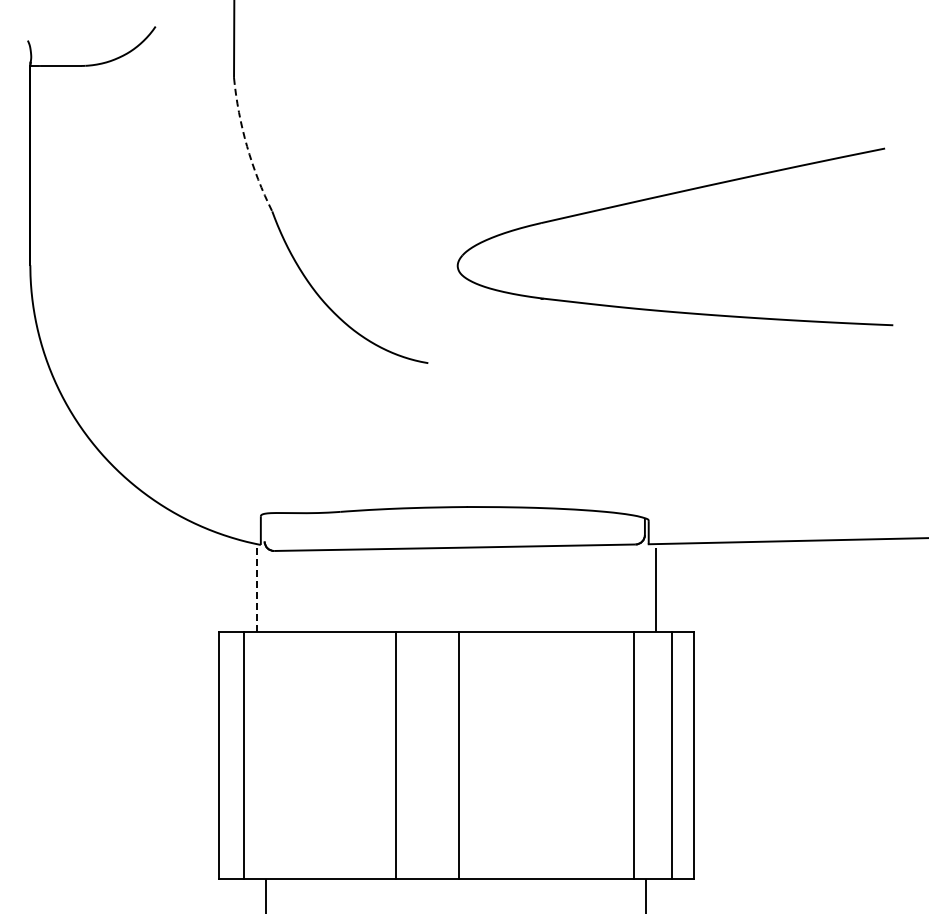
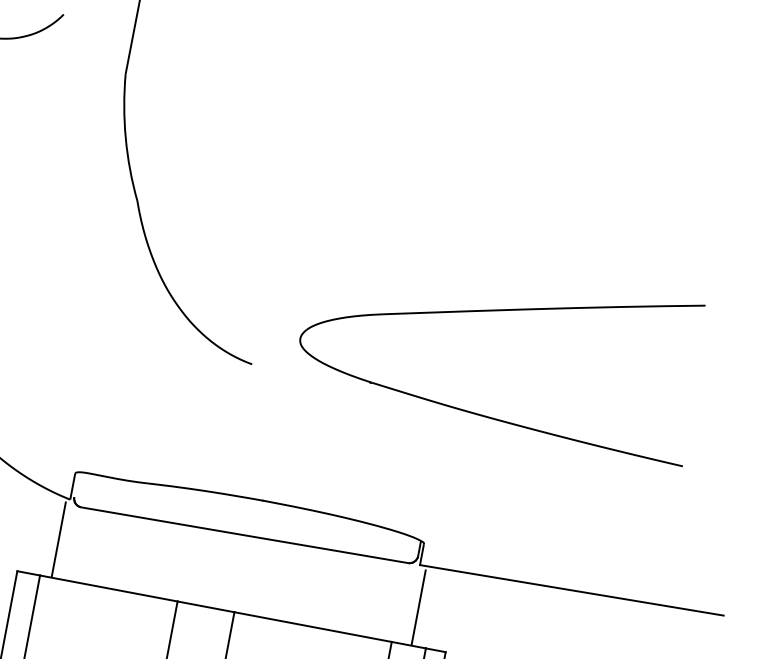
arc: (247, 146) -> (126, 138), dashed -> solid
part: (665, 196) -> (499, 311), moved
line: (256, 590) -> (58, 539), dashed -> solid

